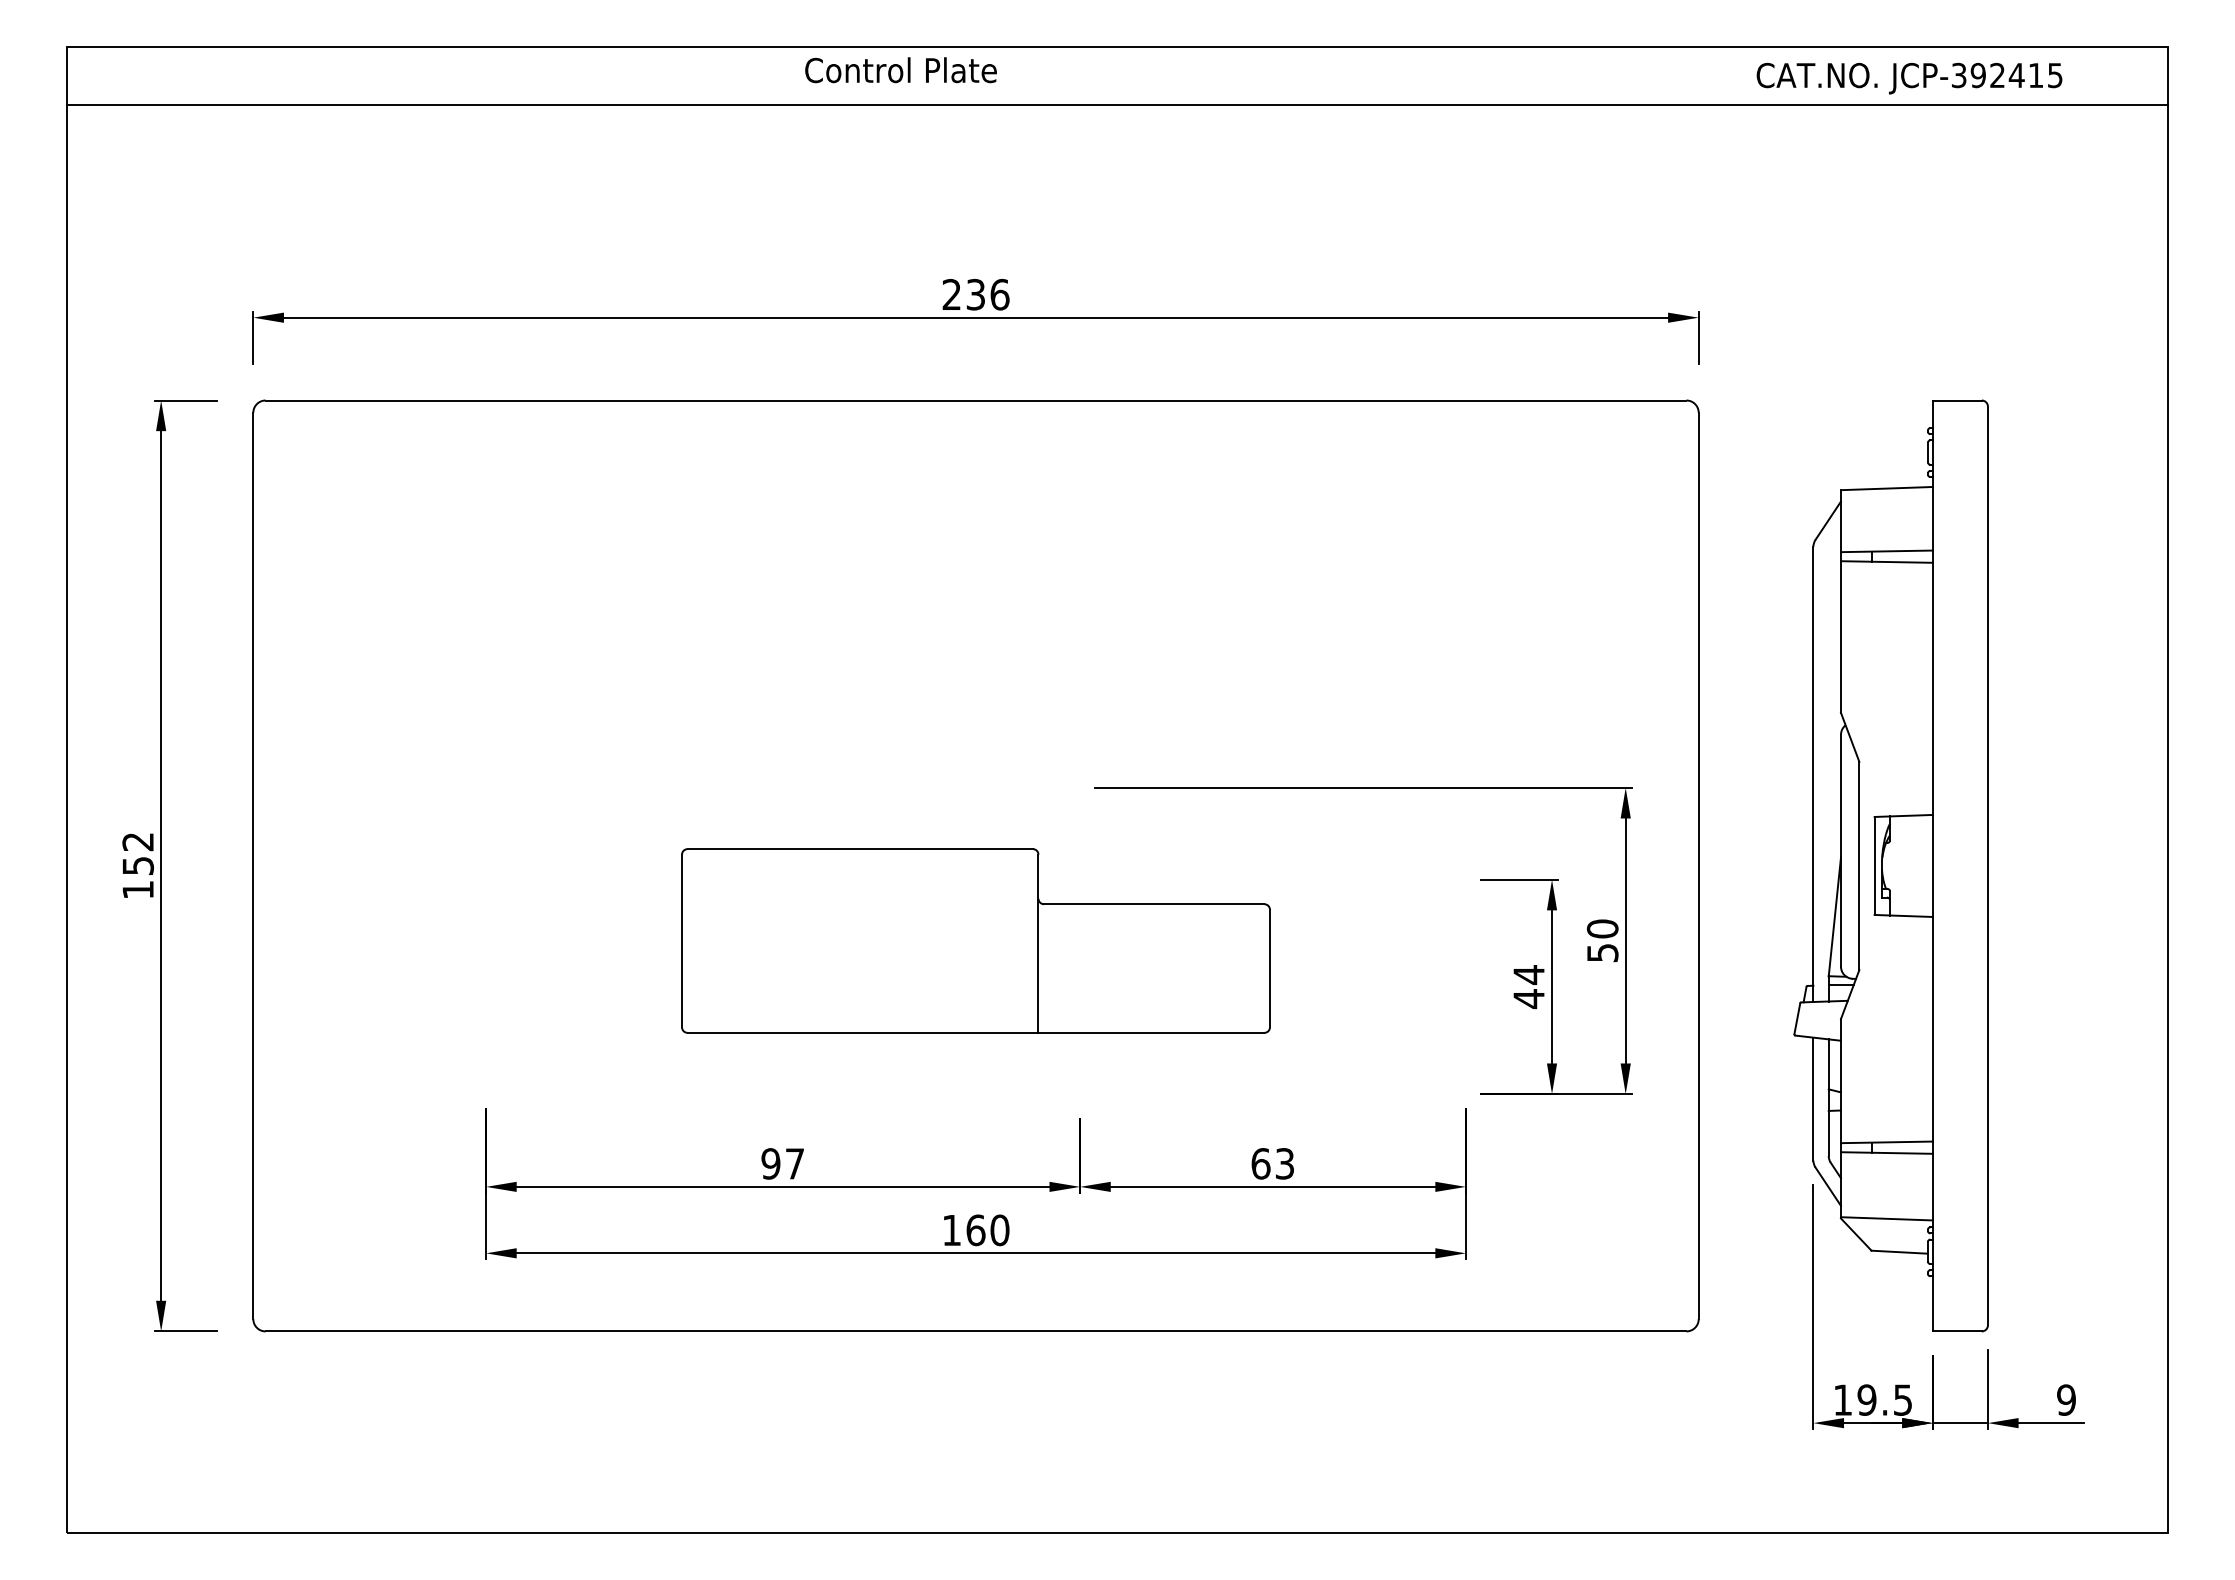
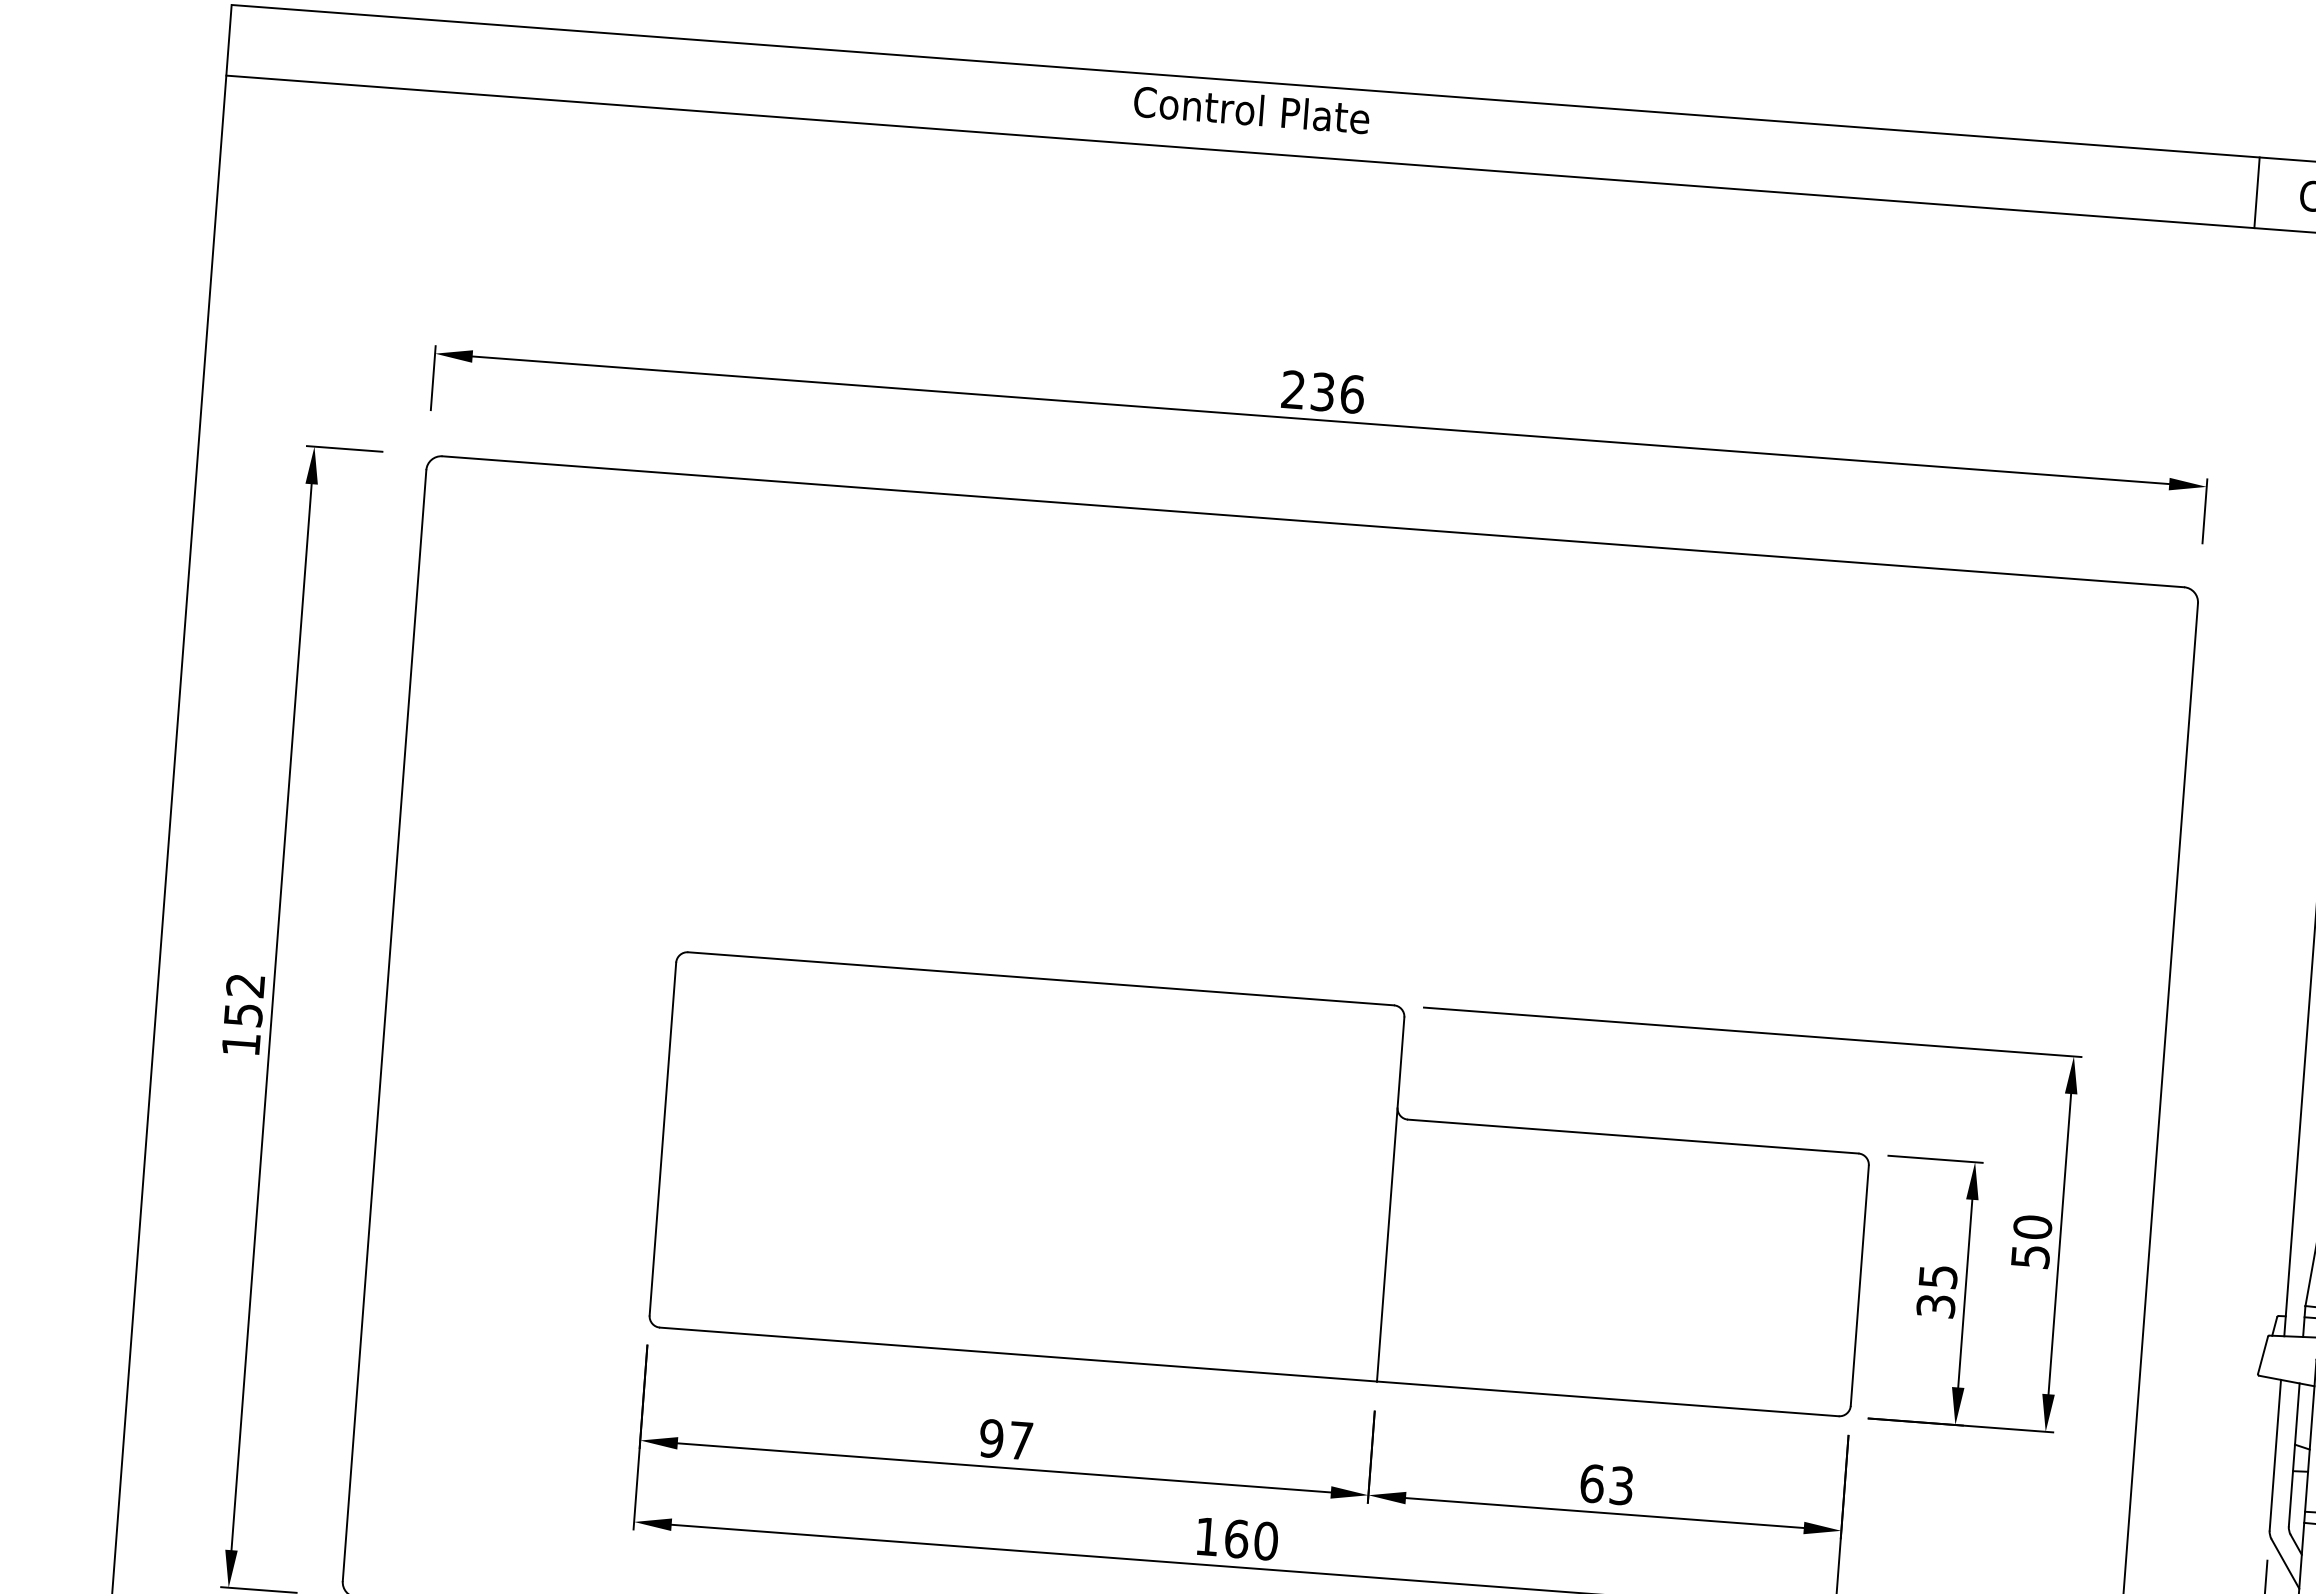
line: (1721, 75) -> (2257, 192), added
part: (975, 940) -> (1262, 1183), size x1.67
text: (1528, 987) -> (1936, 1292), 44 -> 35

